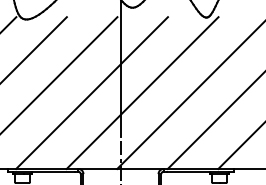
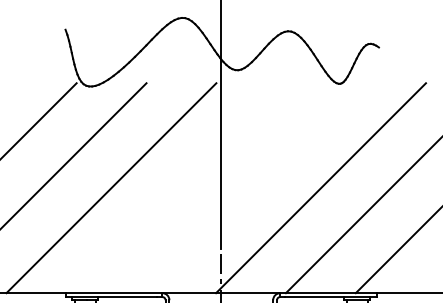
line: (92, 93) -> (181, 188), removed
line: (142, 93) -> (251, 188), removed

